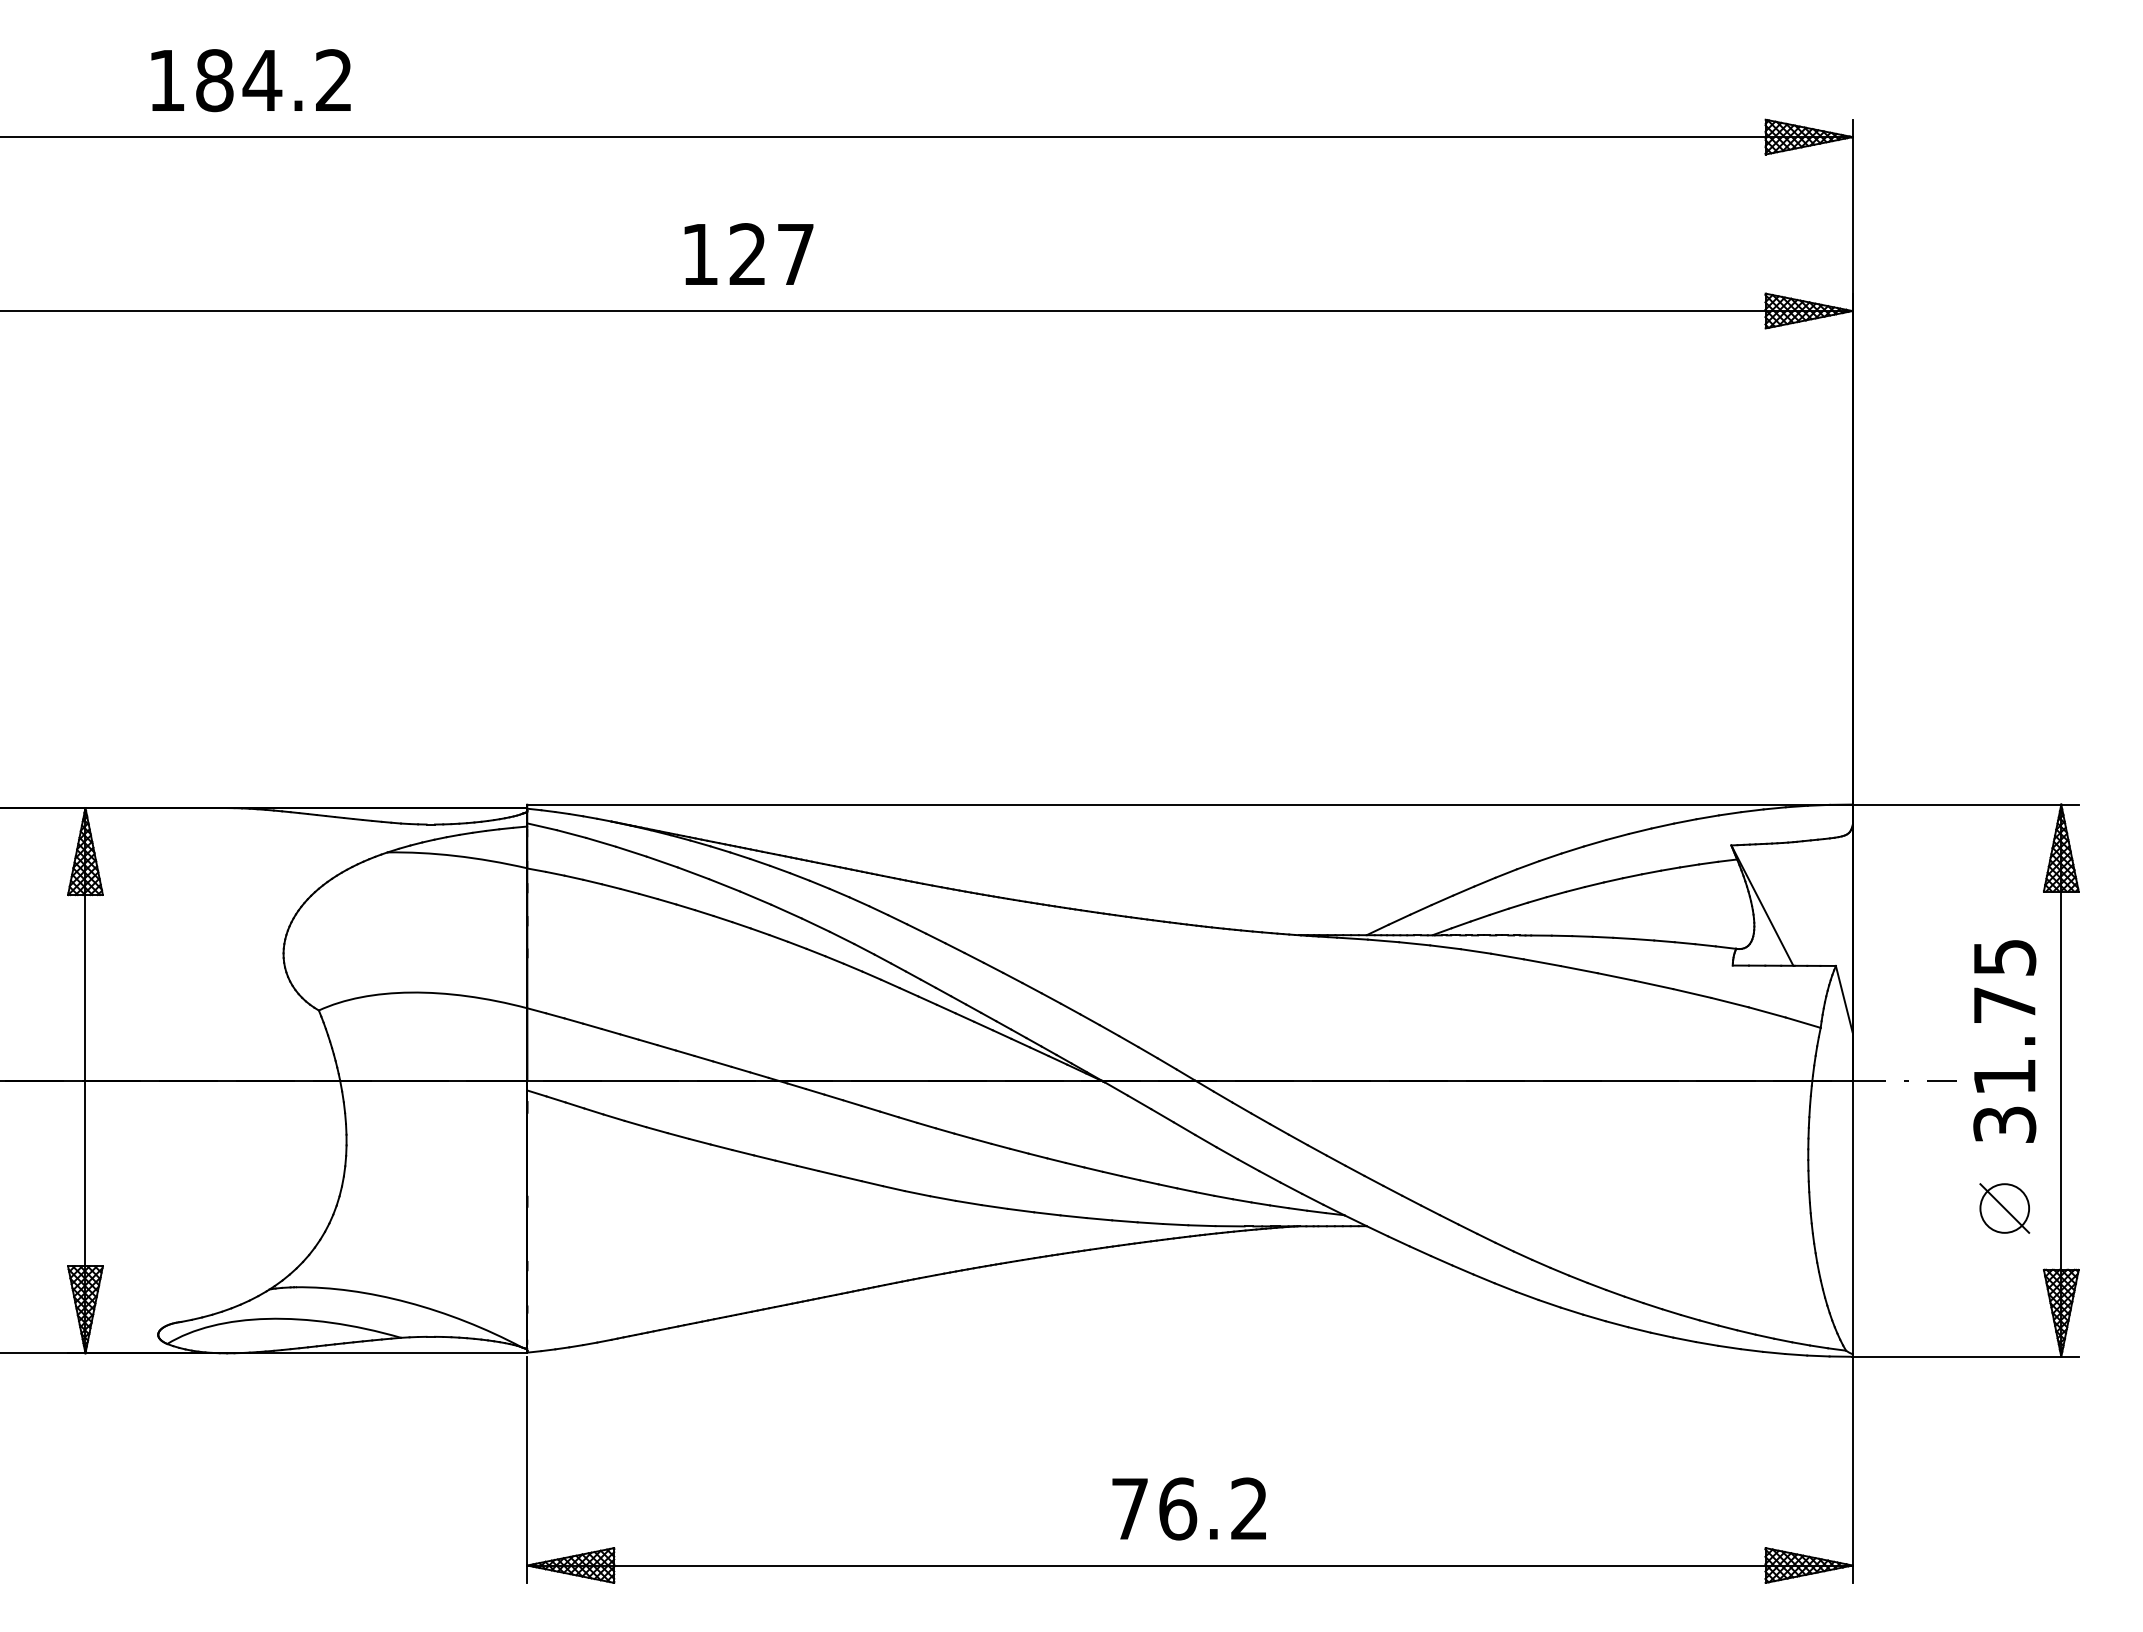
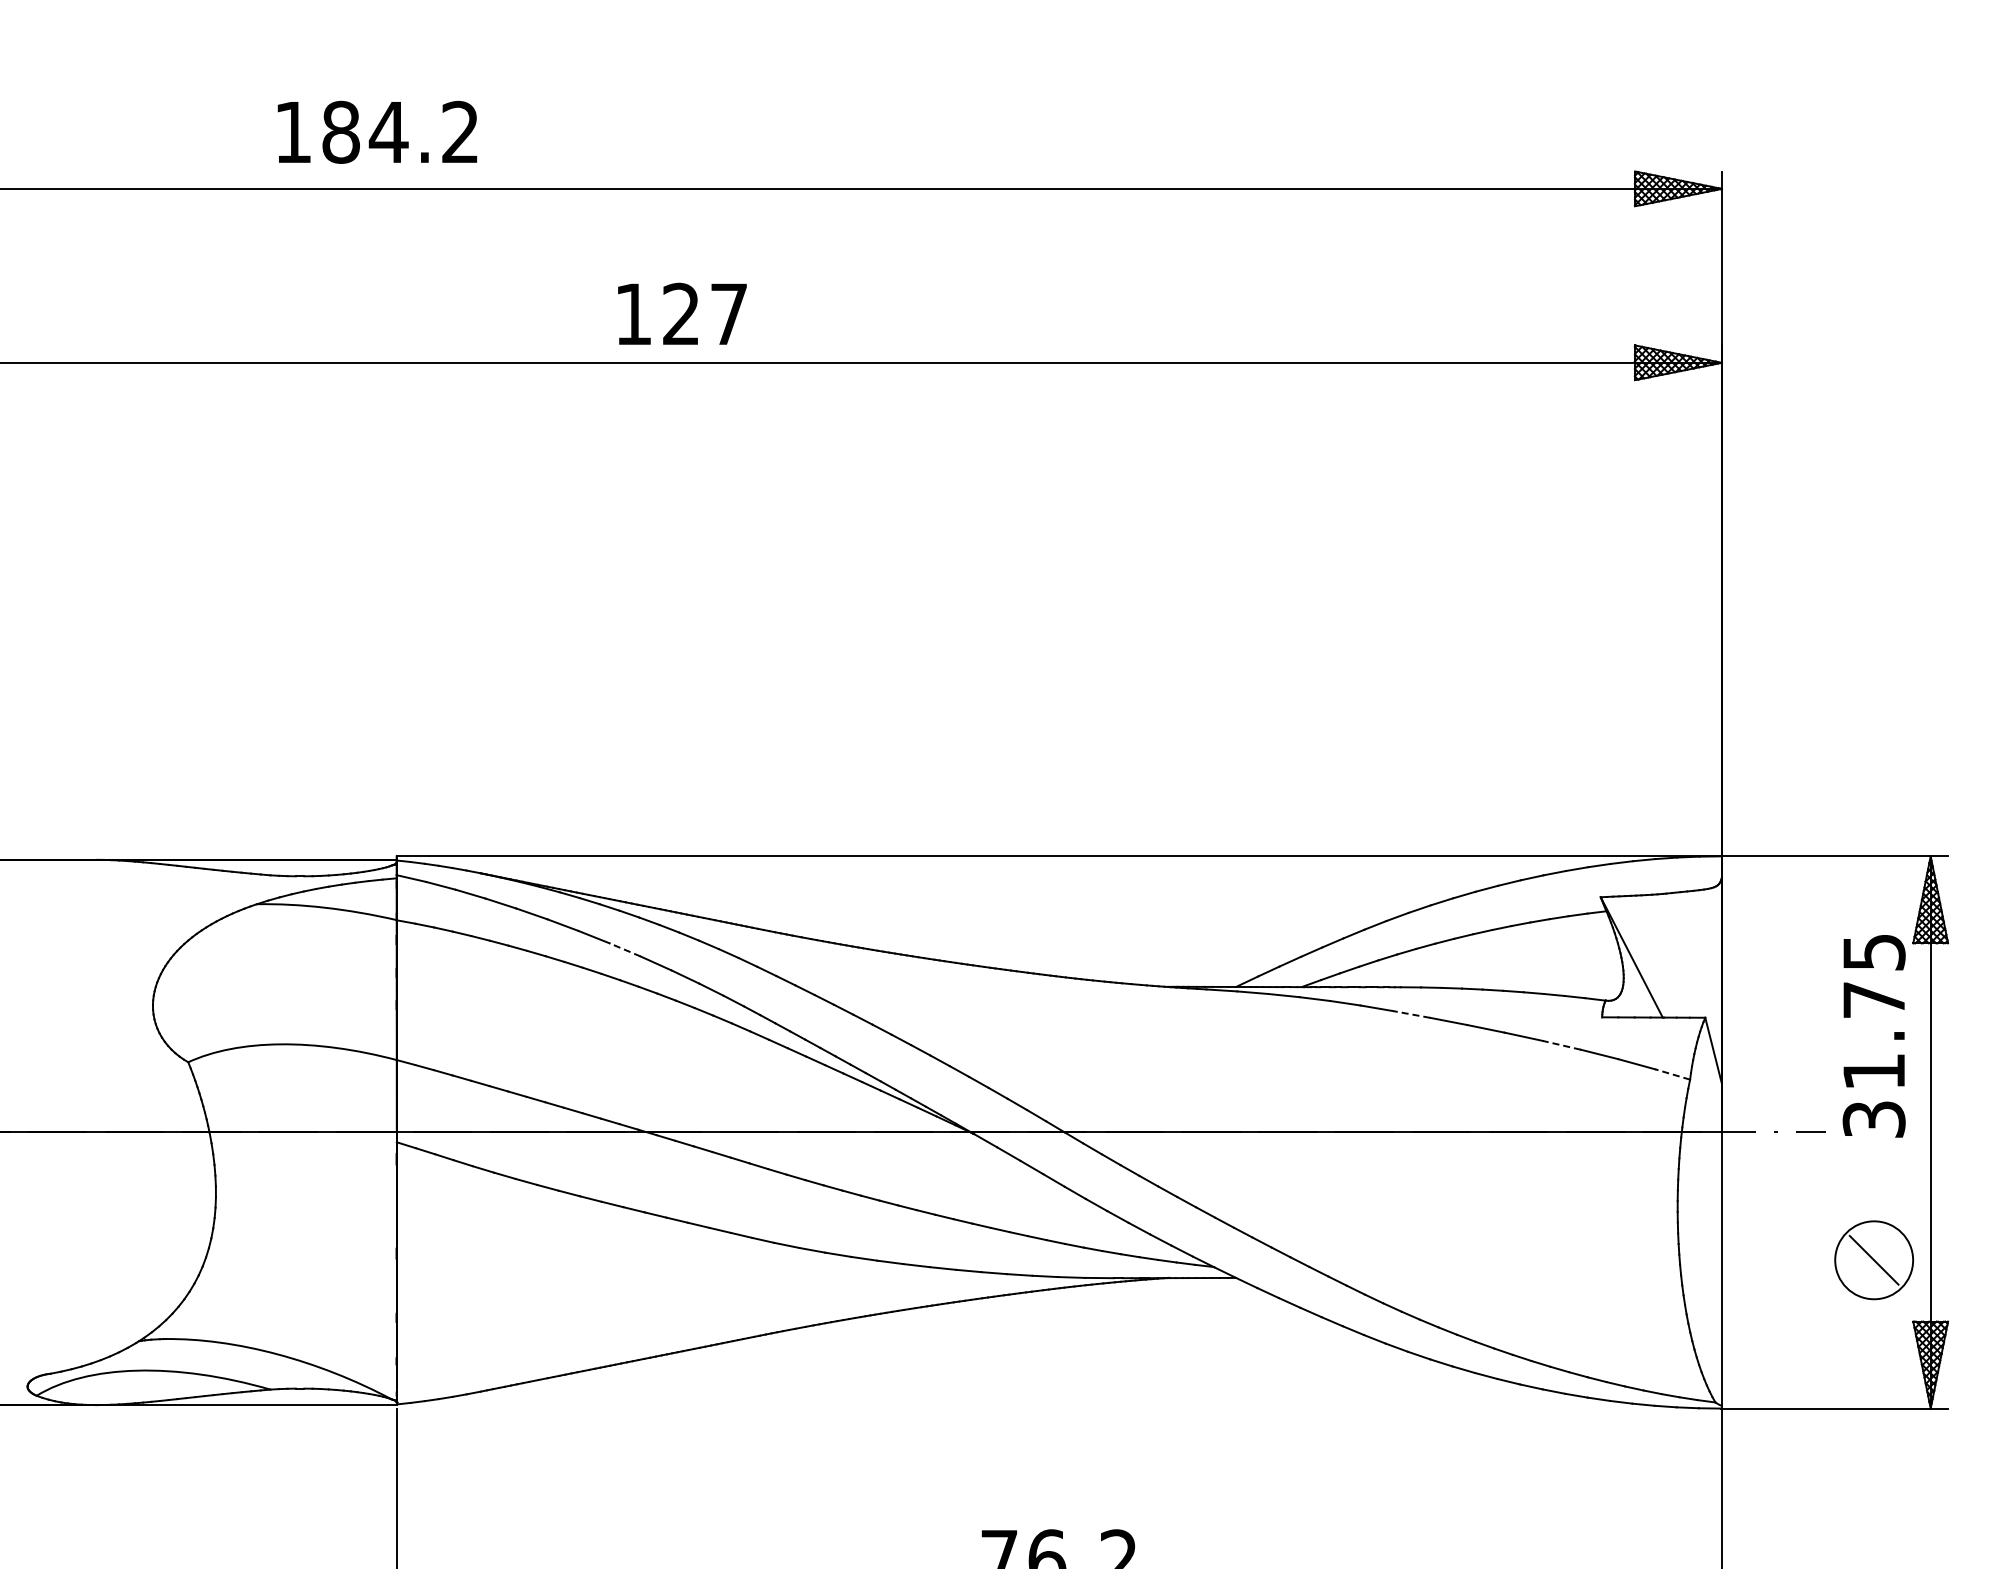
text: (250, 80) -> (376, 132), moved
text: (748, 253) -> (681, 313), moved
line: (755, 898) -> (624, 950), solid -> dashed
line: (1542, 962) -> (1411, 1014), solid -> dashed
line: (1692, 993) -> (1561, 1045), solid -> dashed
line: (1802, 1022) -> (1671, 1074), solid -> dashed
text: (2004, 1041) -> (1873, 1036), moved
circle: (2004, 1208) -> (1873, 1260), size x1.6

